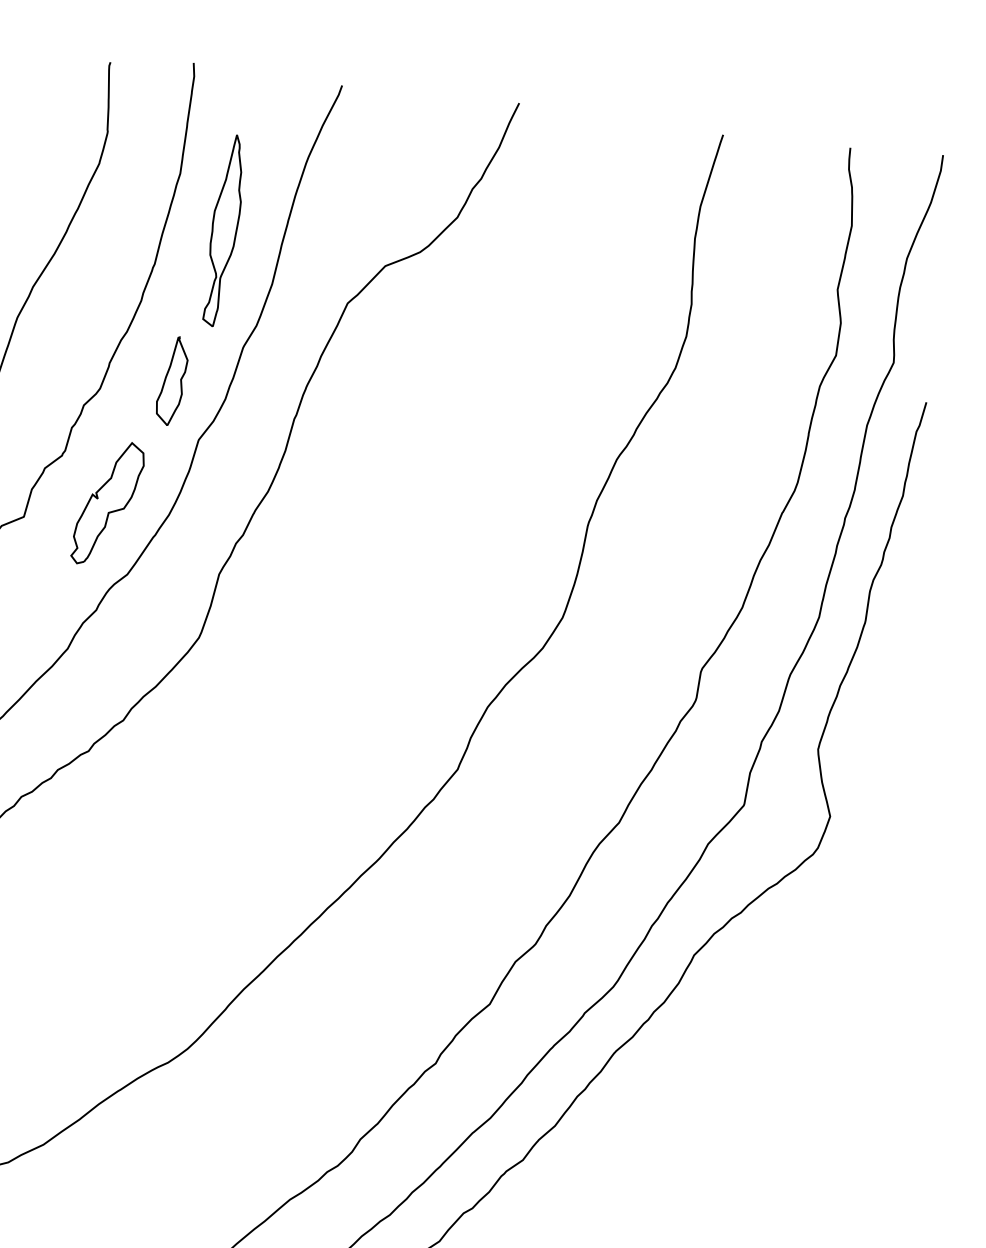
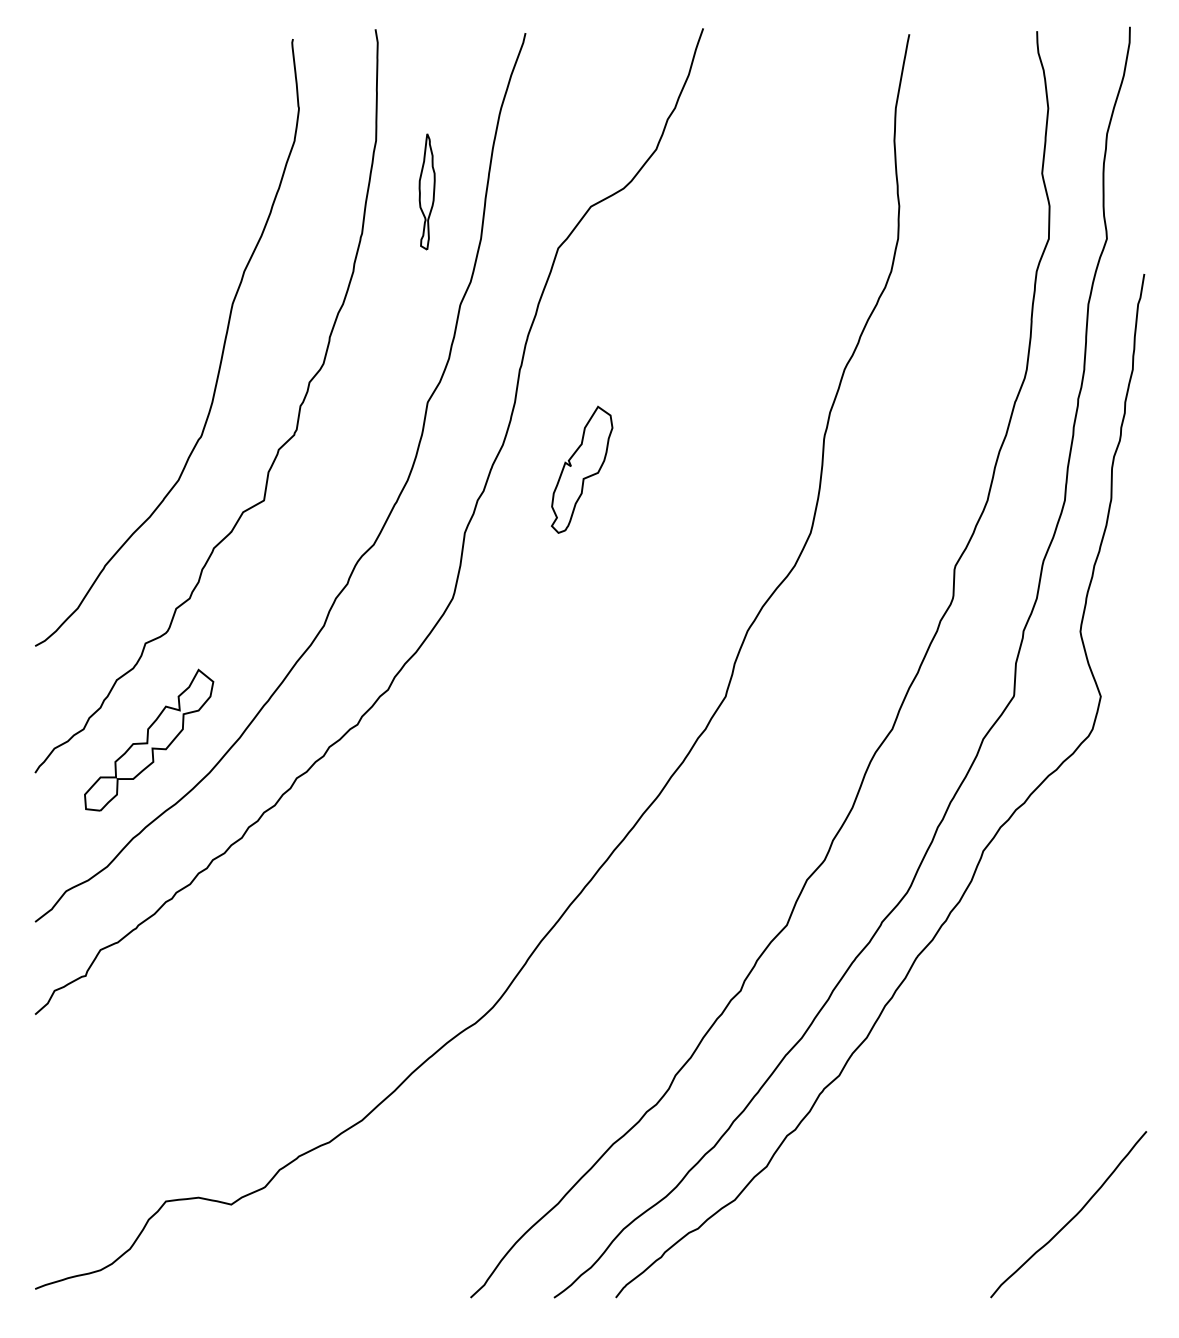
part: (223, 230) -> (426, 191), size x0.6
part: (171, 380) -> (393, 346), removed
part: (108, 503) -> (582, 469), moved

